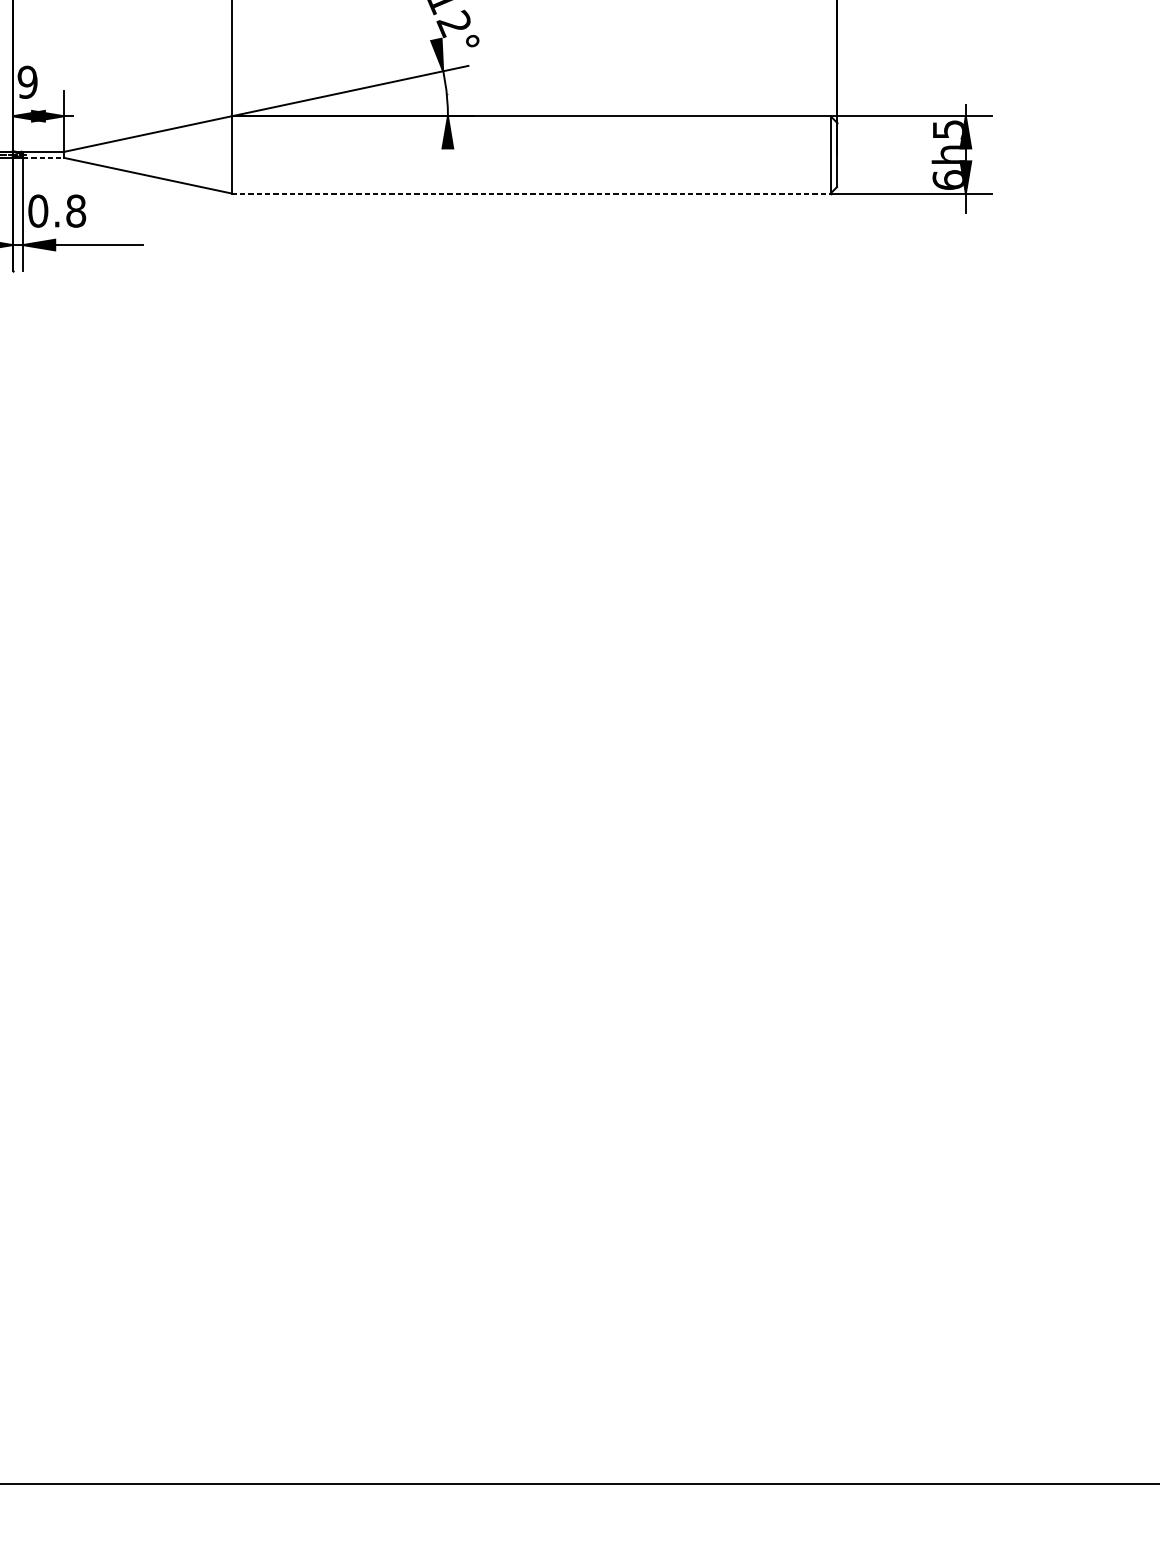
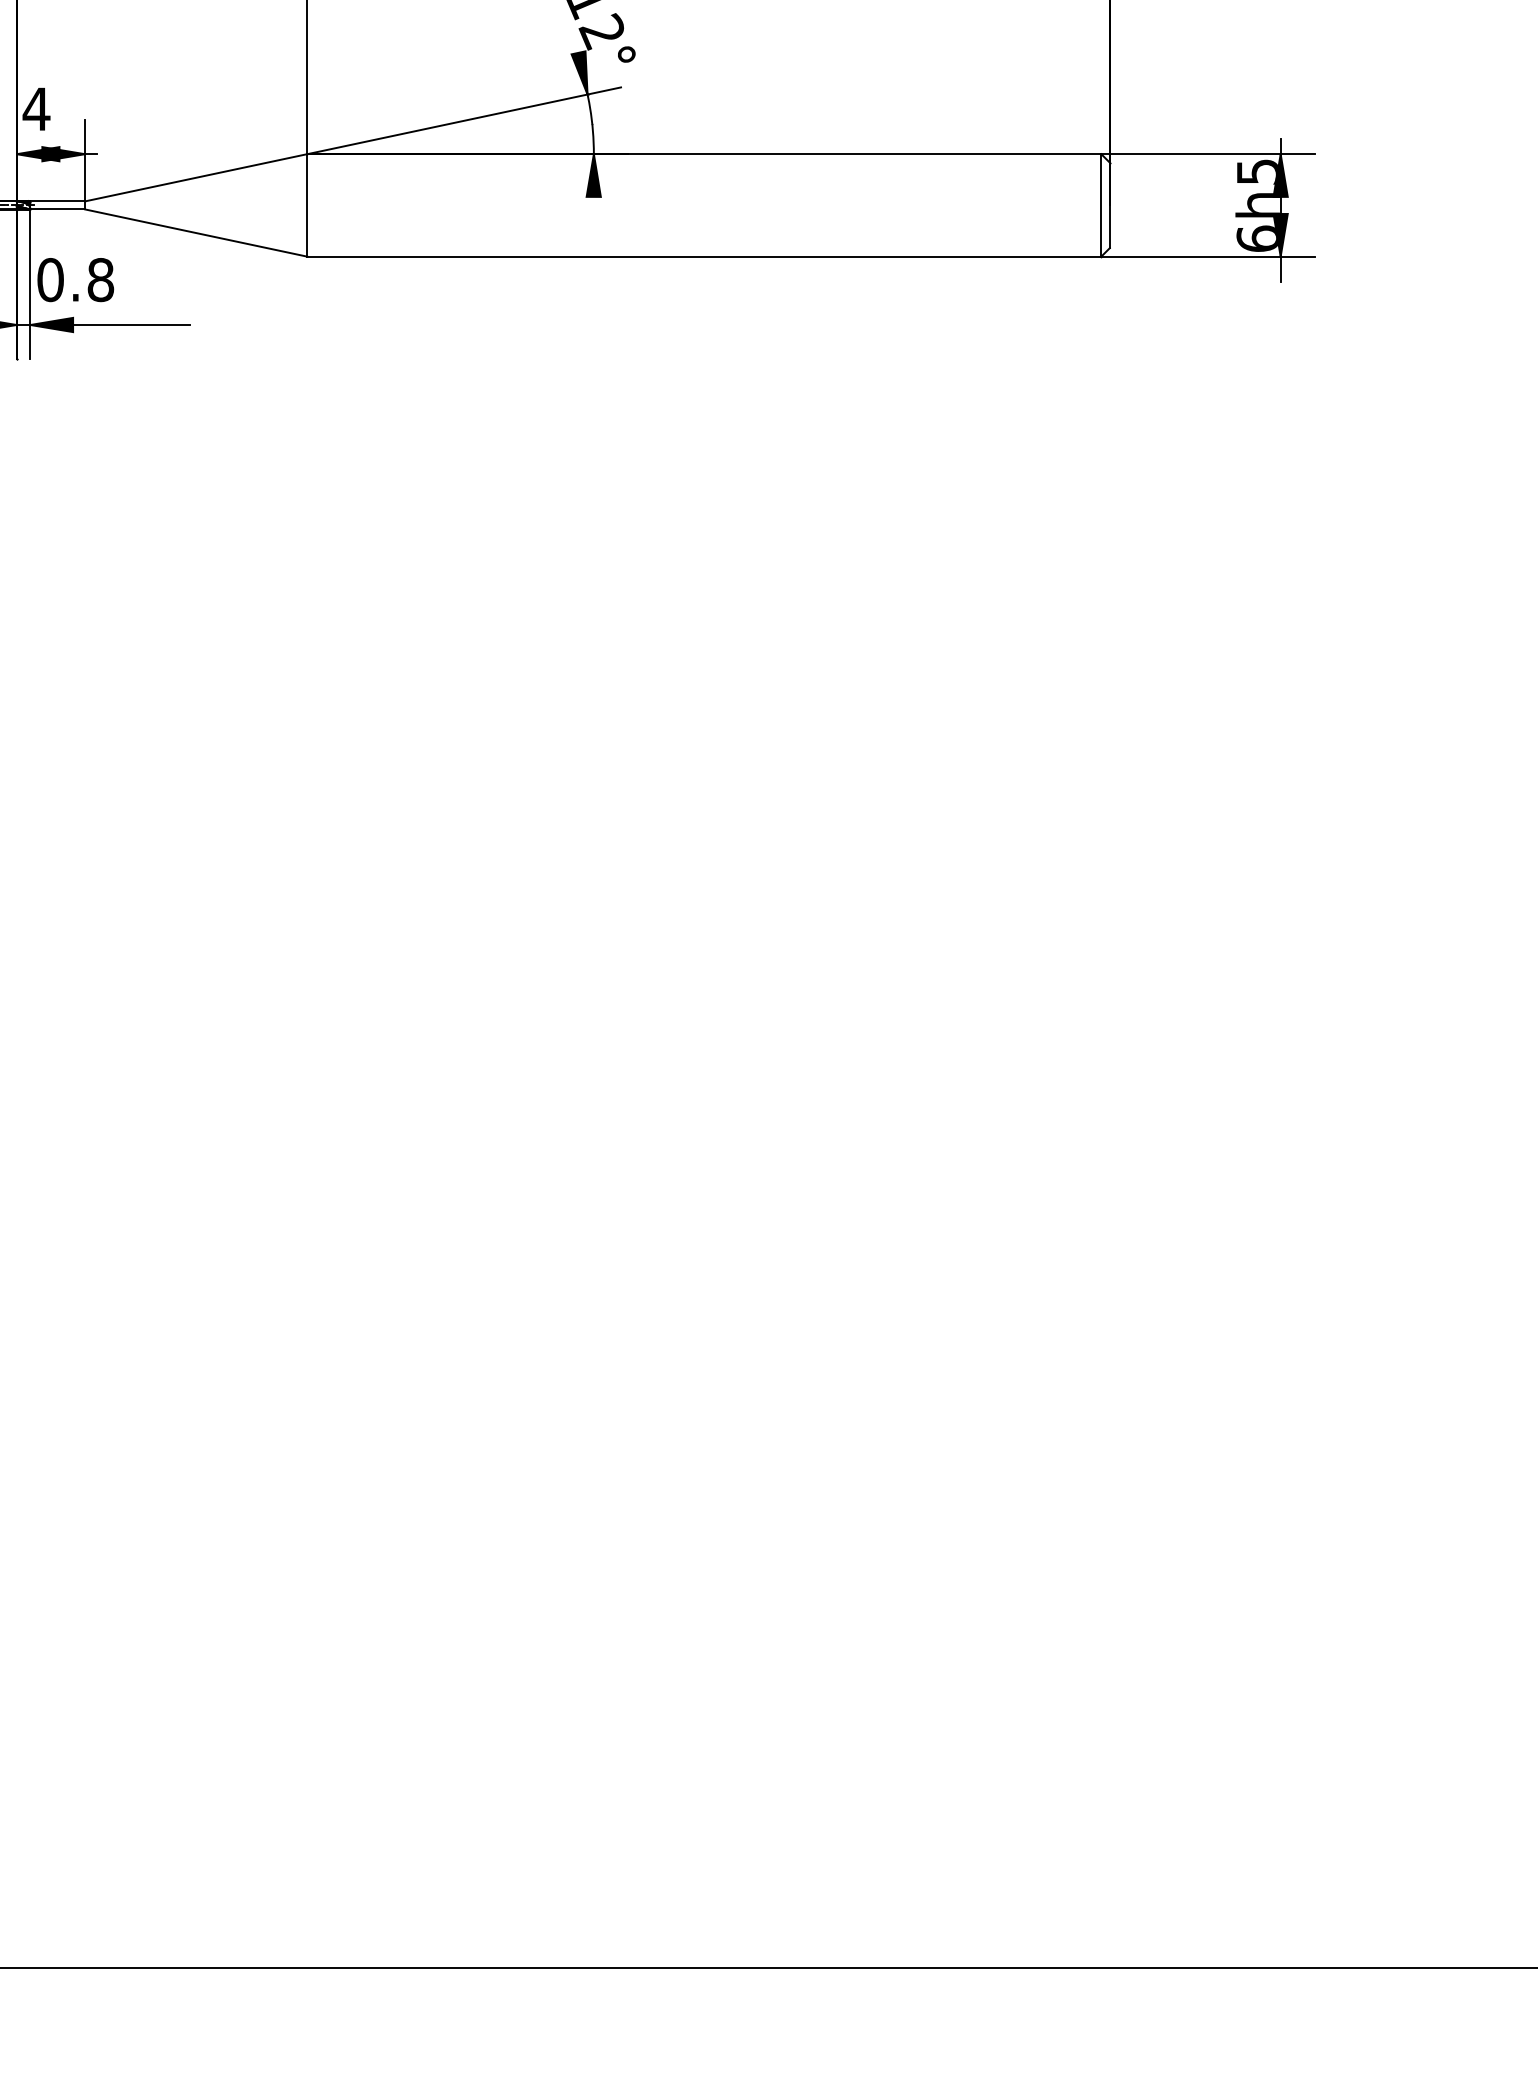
text: (27, 82) -> (36, 109), 9 -> 4
line: (44, 157) -> (58, 209), dashed -> solid
line: (531, 193) -> (704, 256), dashed -> solid

